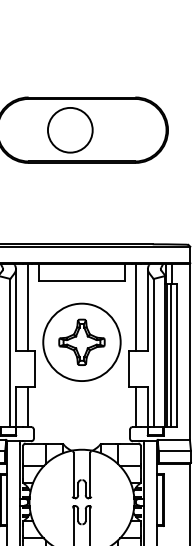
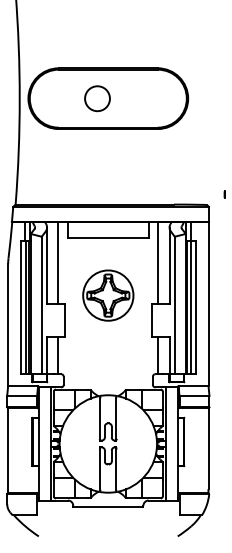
circle: (70, 130) -> (97, 98), size x0.6
circle: (82, 342) -> (108, 295), size x0.7

